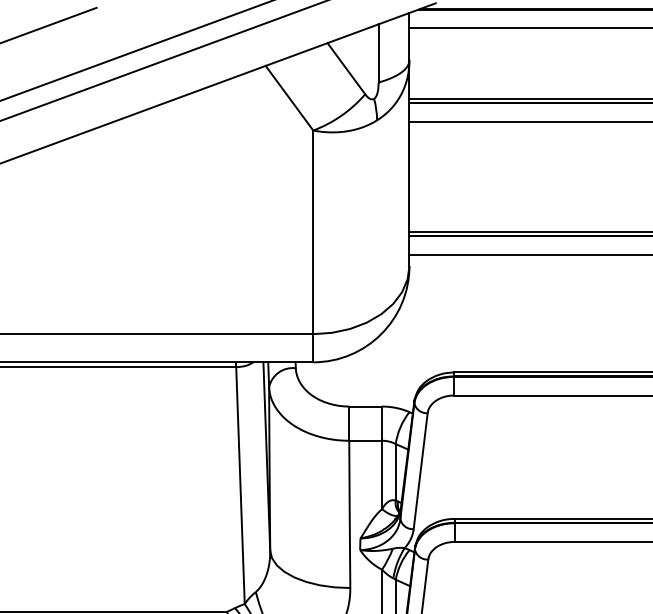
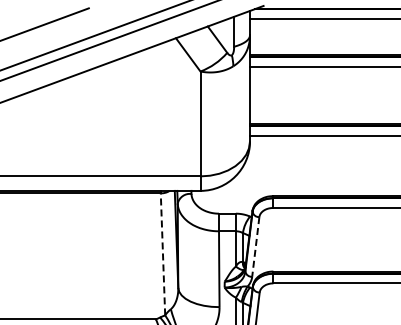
line: (420, 472) -> (255, 247), solid -> dashed
line: (239, 483) -> (162, 253), solid -> dashed

